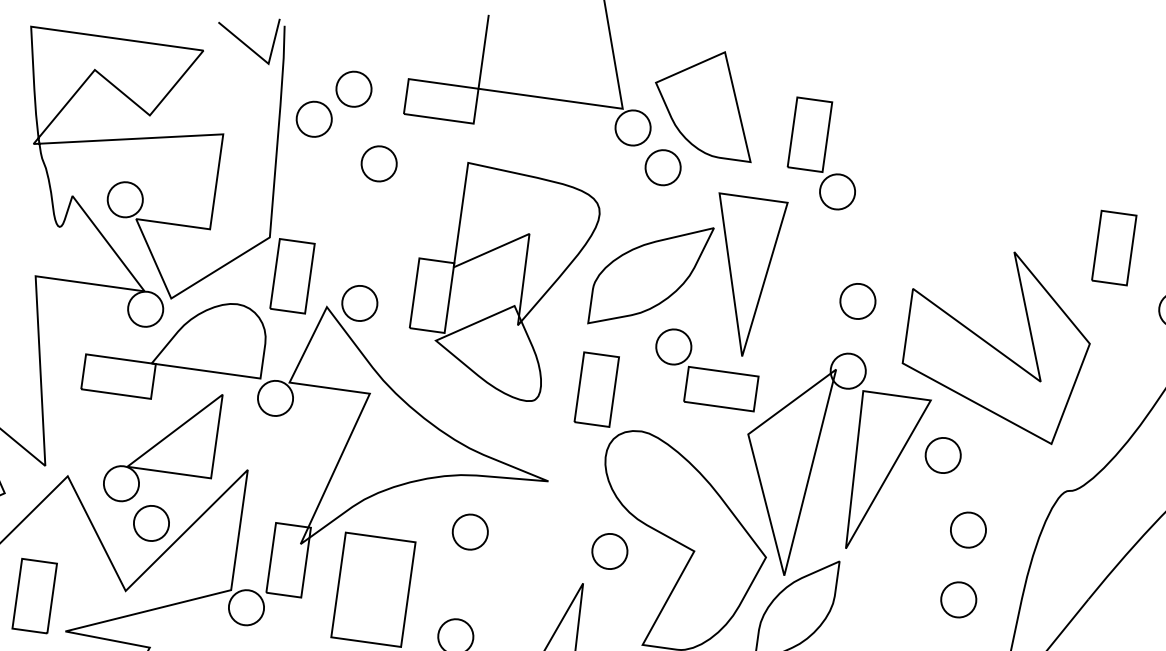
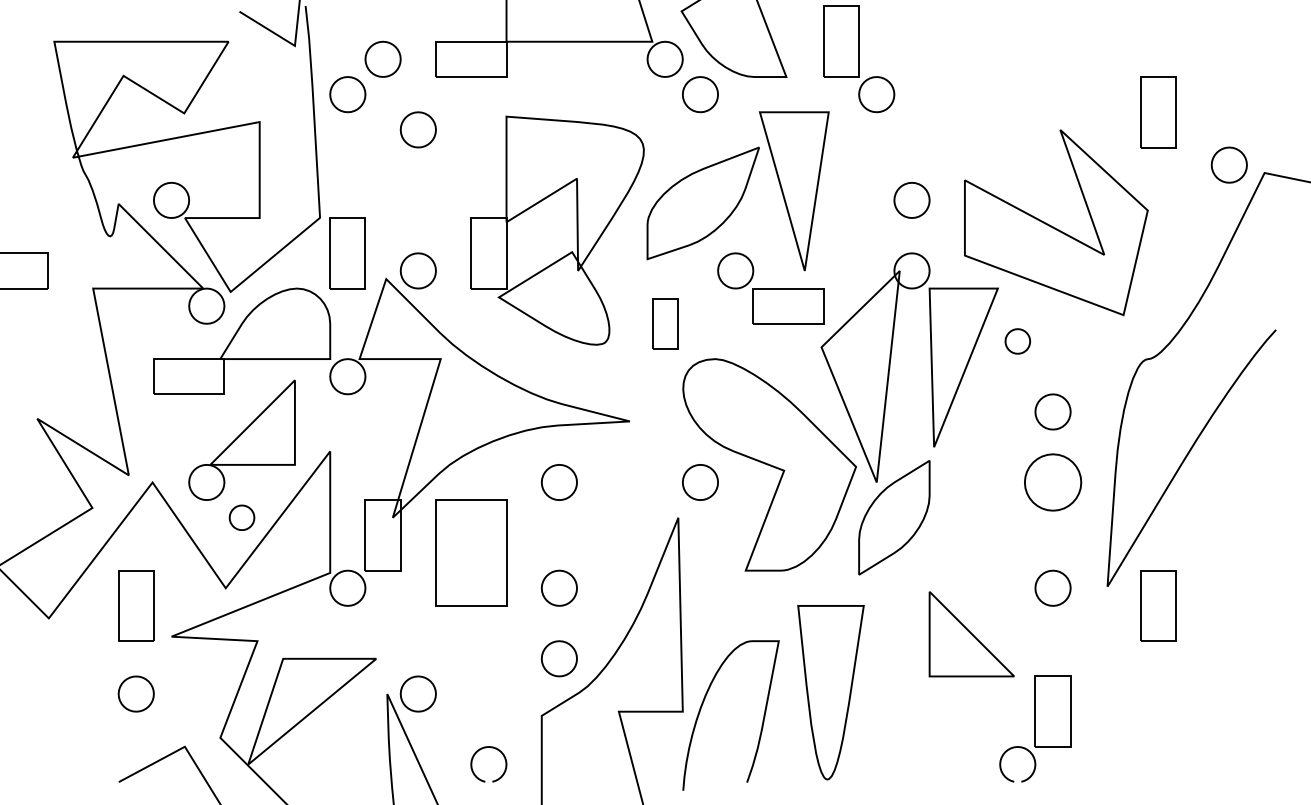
part: (597, 389) -> (665, 323), size x0.7
part: (942, 455) -> (1017, 341), size x0.7
part: (150, 523) -> (241, 517), size x0.7
part: (958, 599) -> (1052, 482), size x1.6

